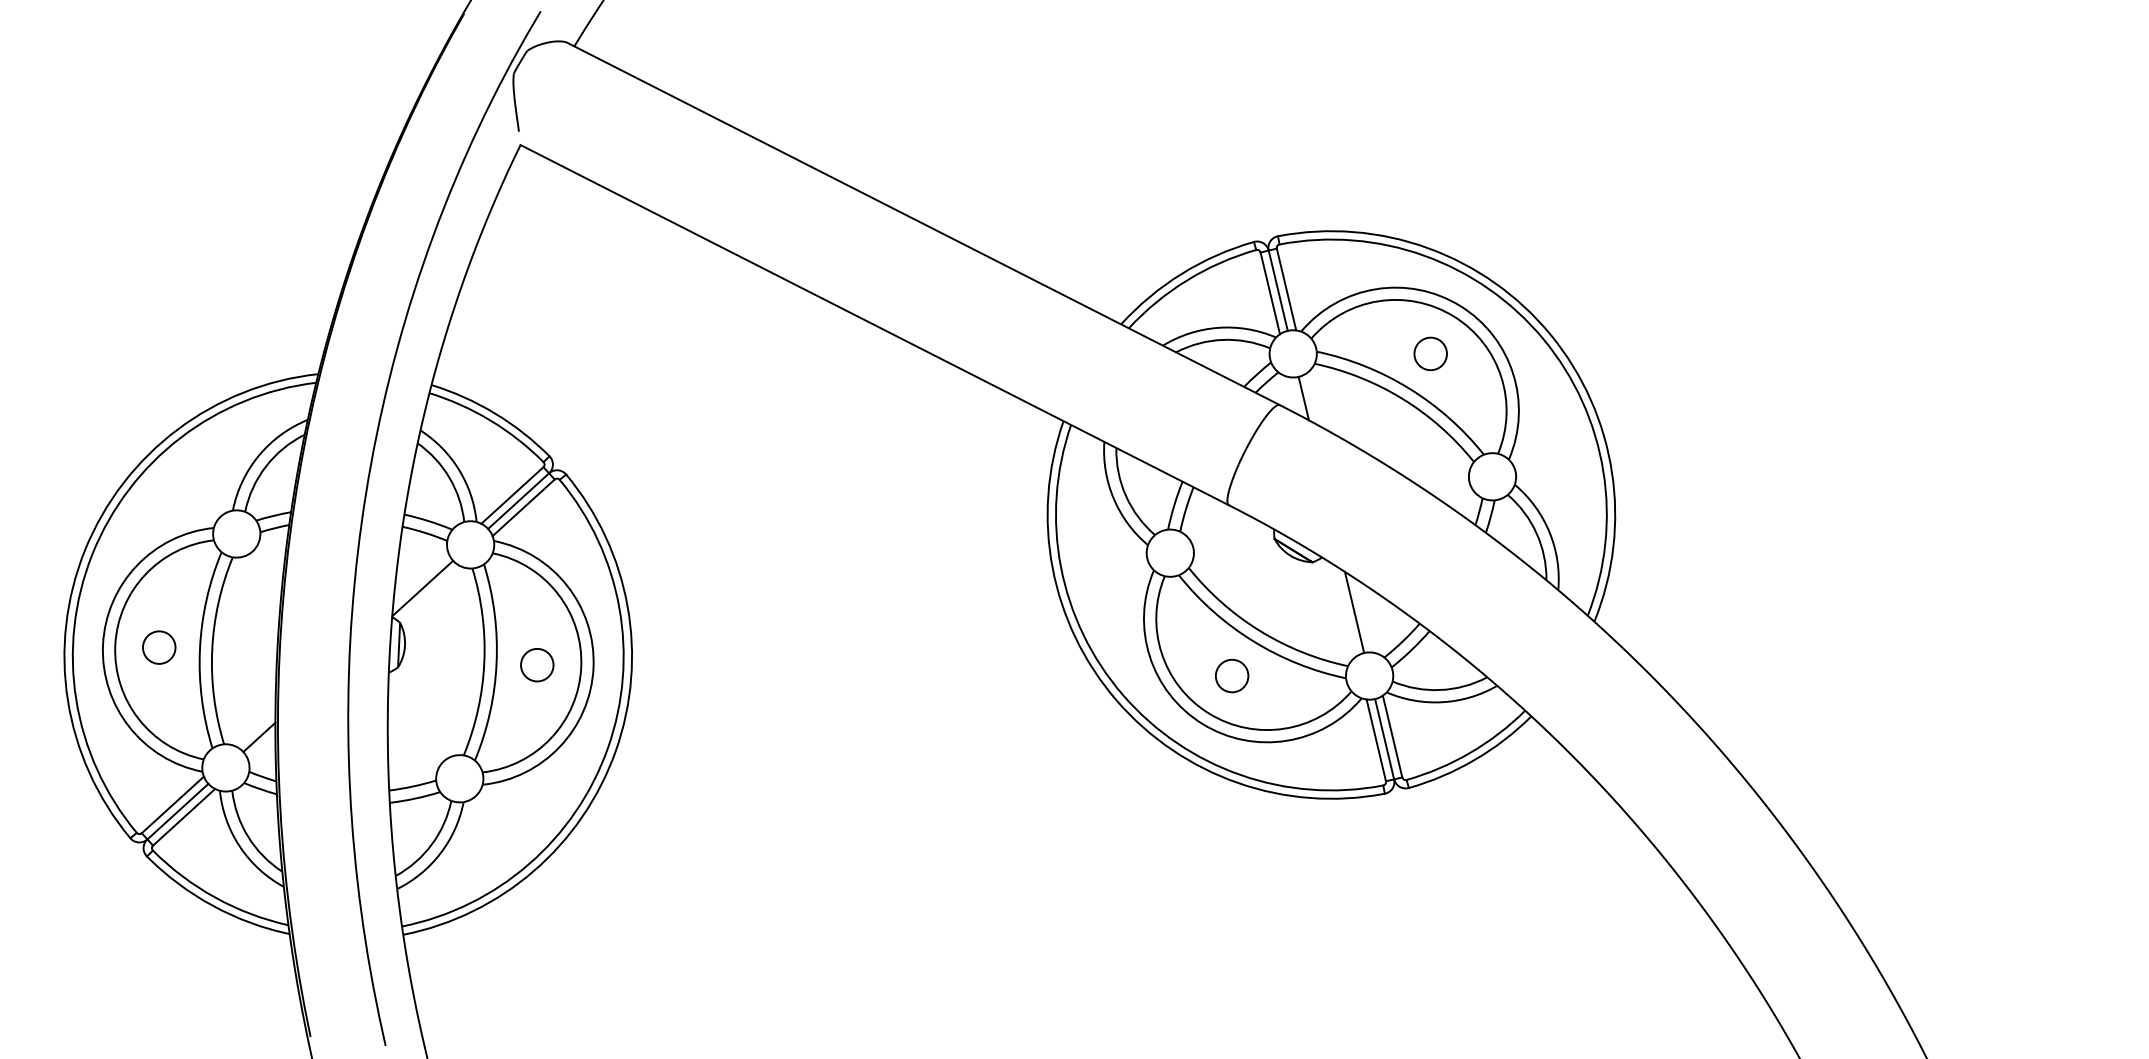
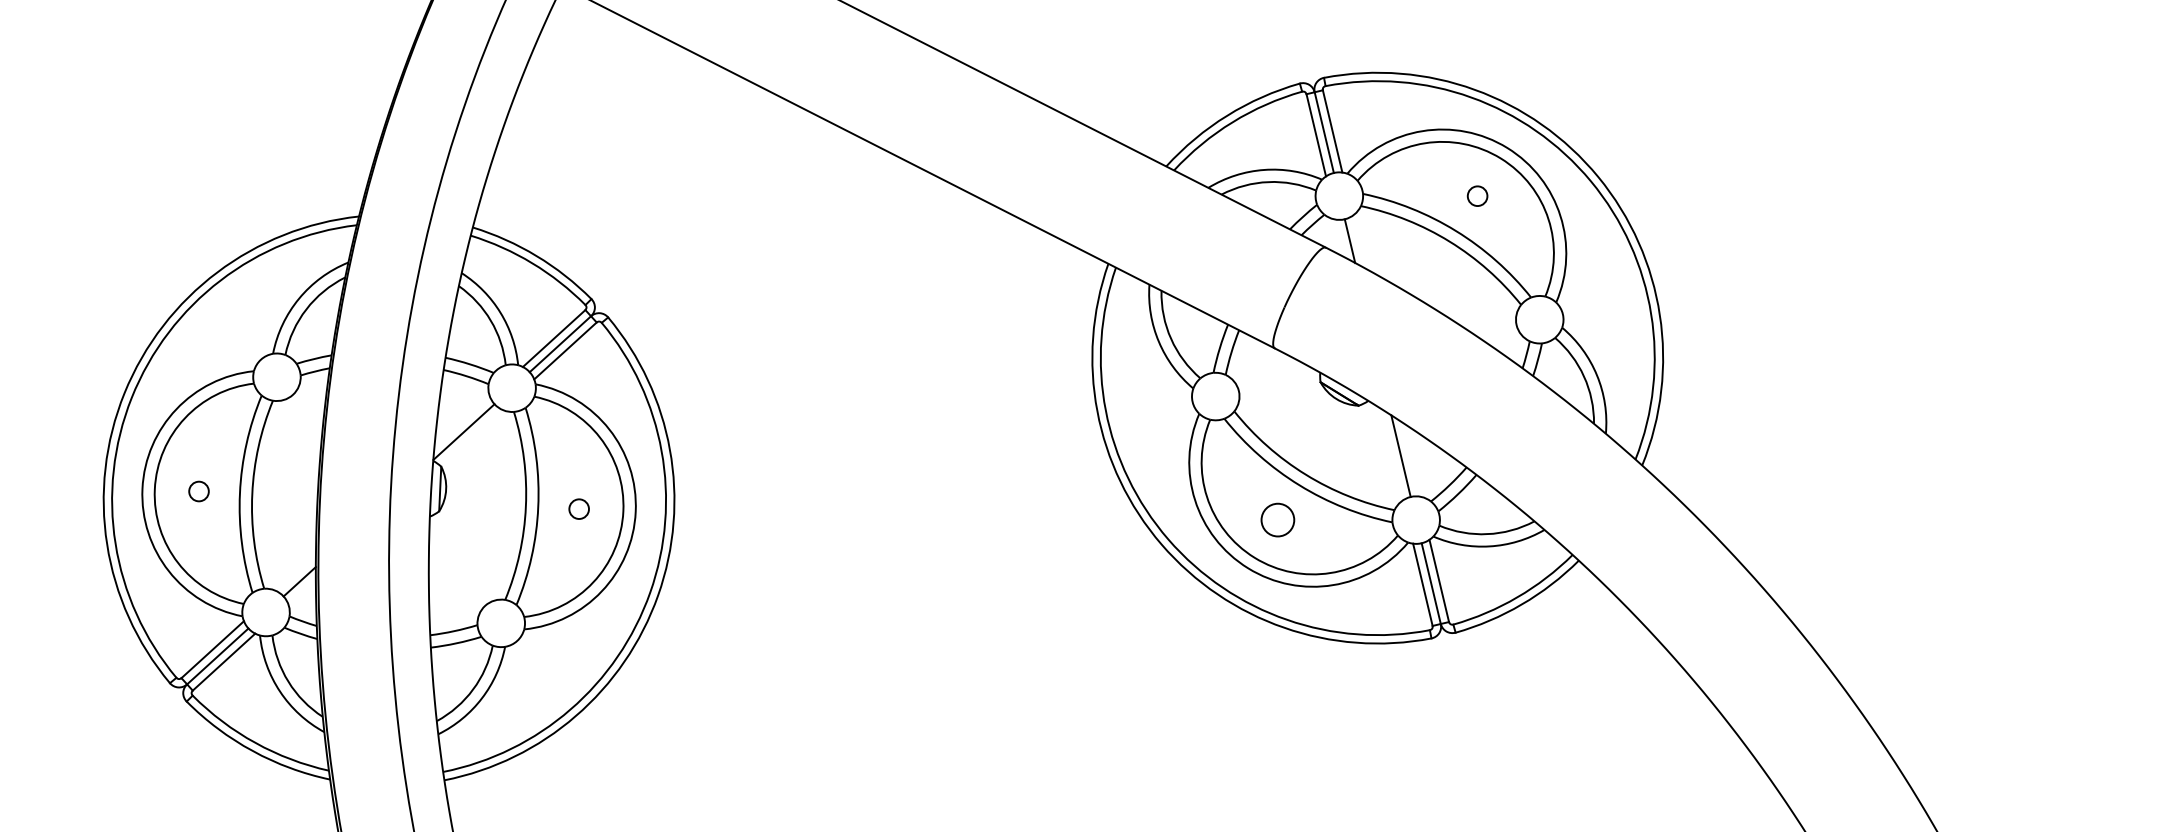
circle: (1430, 353) -> (1477, 195), size x0.6
circle: (159, 647) -> (199, 491), size x0.6
circle: (537, 664) -> (579, 508), size x0.6

